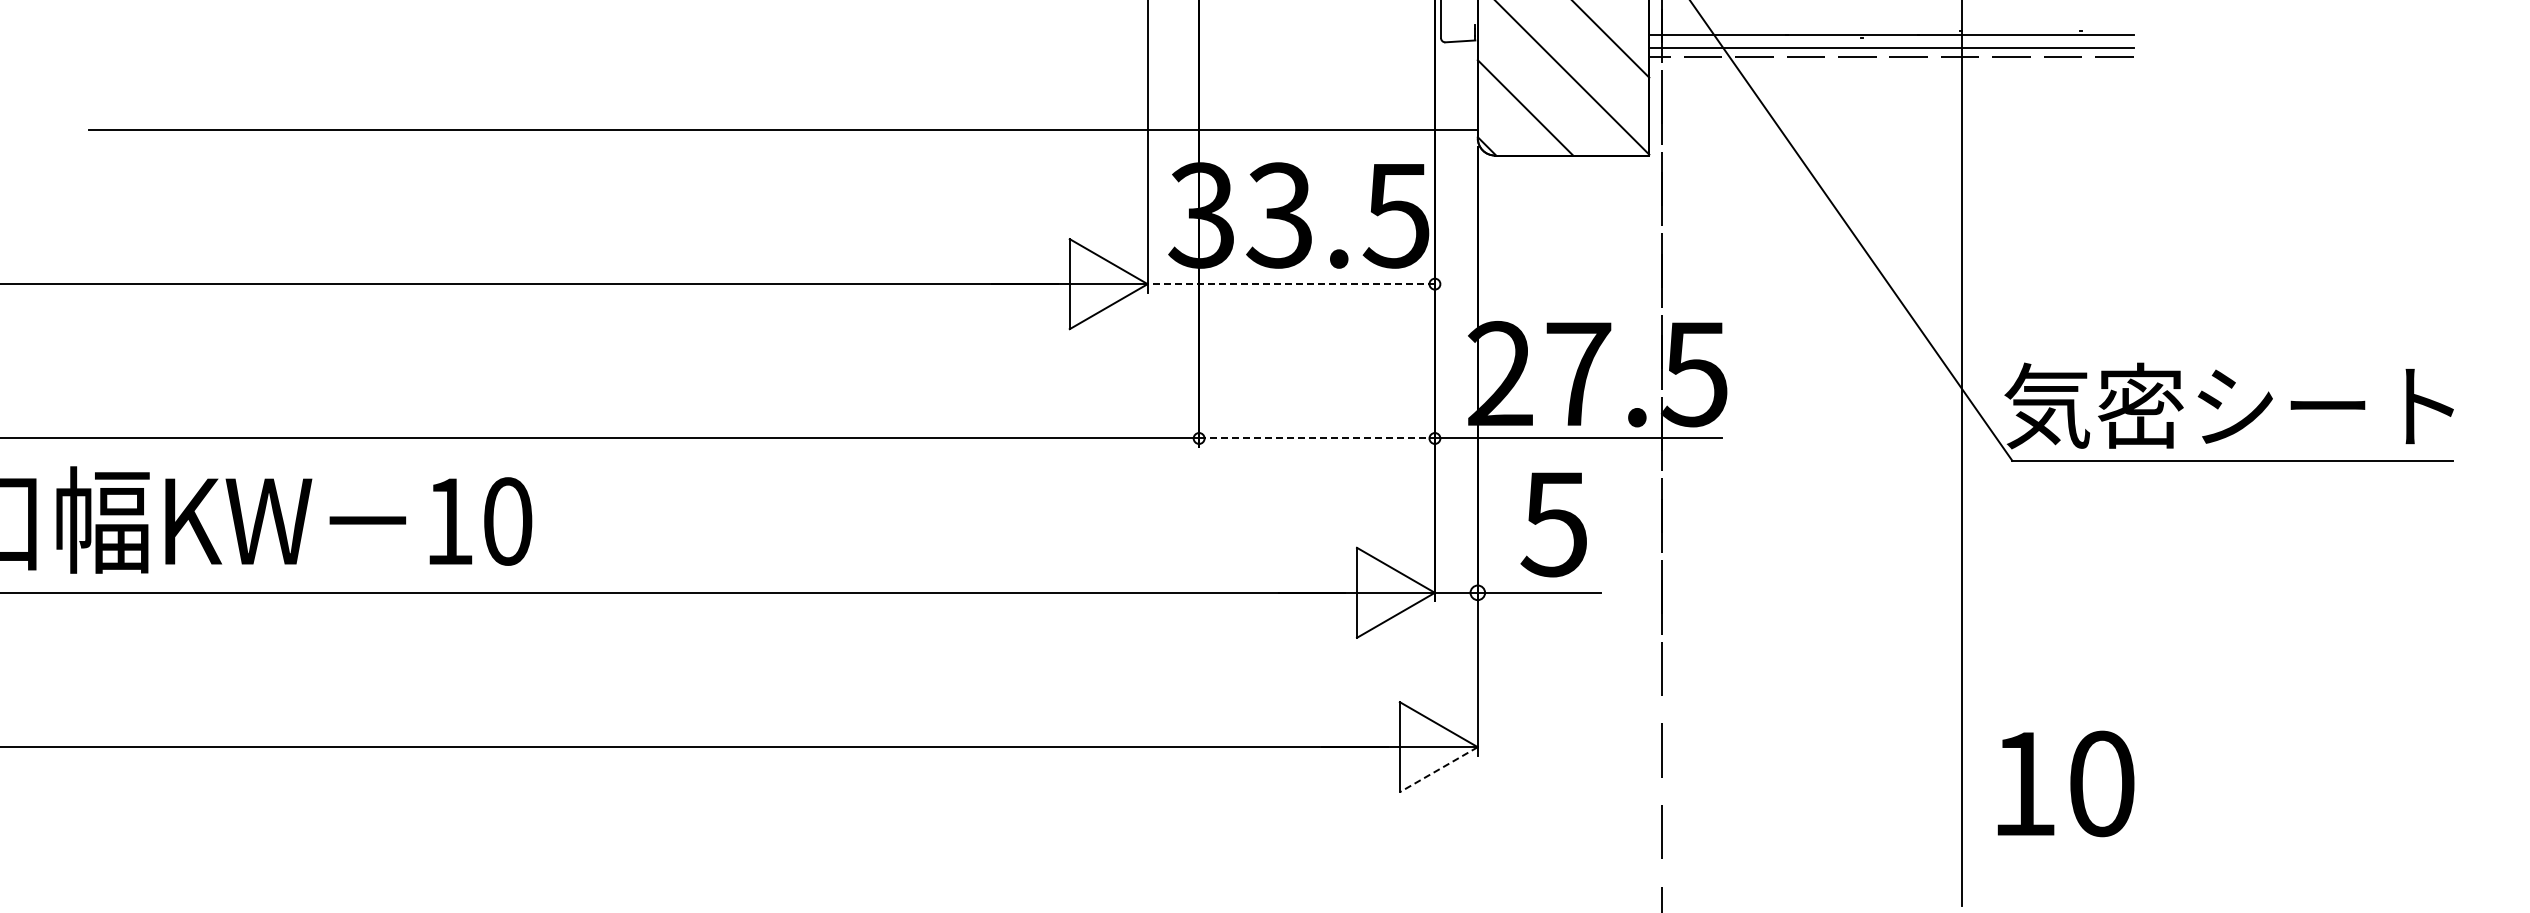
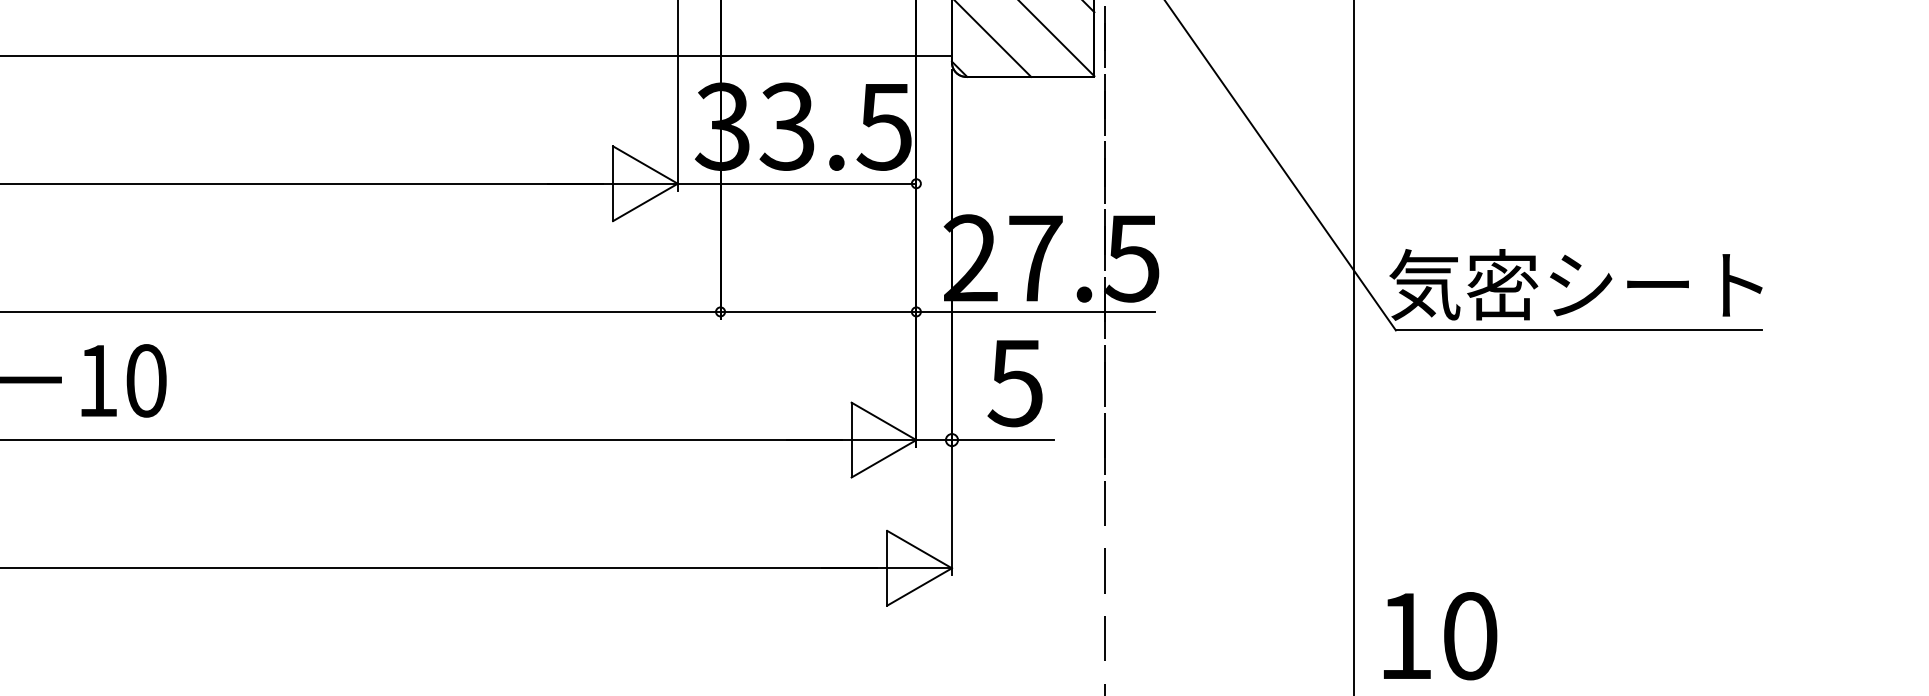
line: (1291, 284) -> (797, 184), dashed -> solid
line: (1317, 438) -> (818, 311), dashed -> solid
line: (1438, 769) -> (919, 586), dashed -> solid
text: (2065, 783) -> (1440, 635), moved

